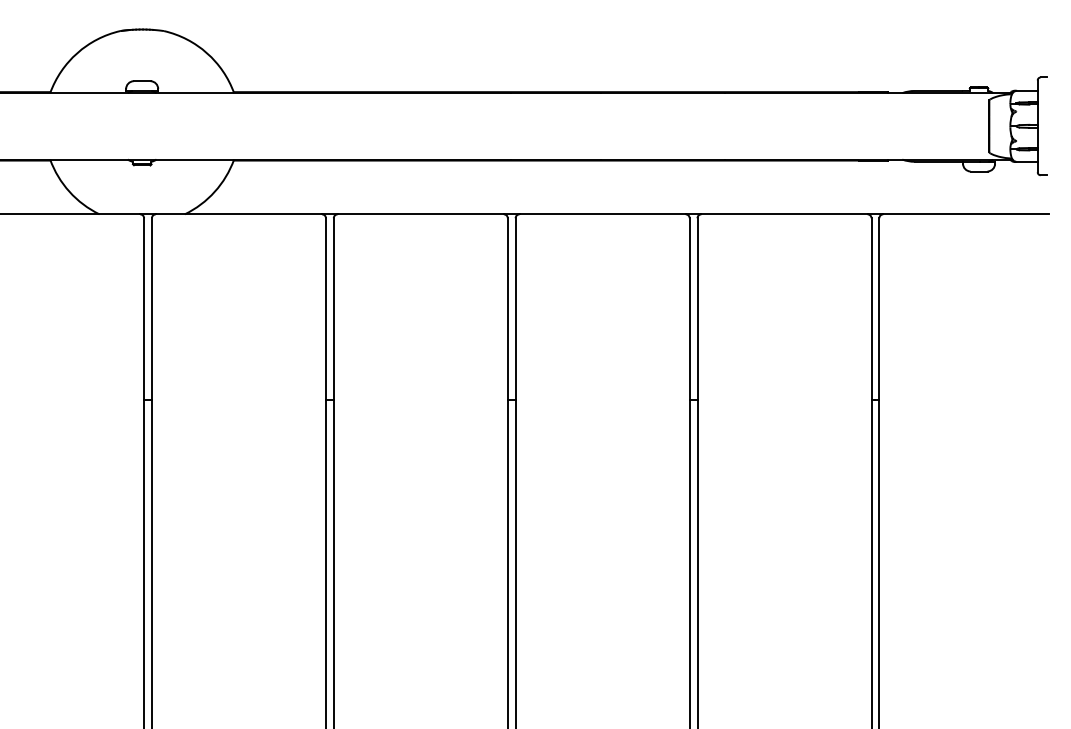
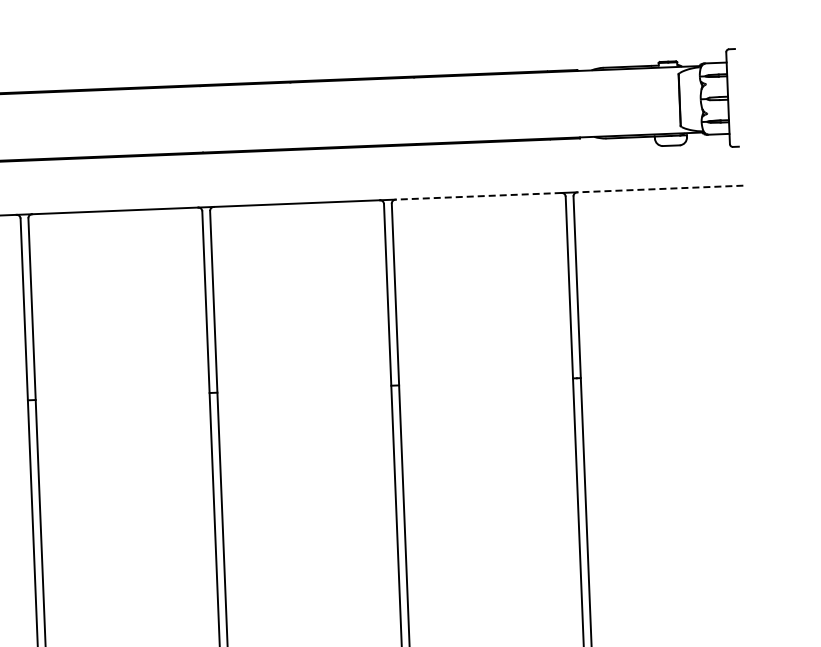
line: (784, 214) -> (478, 196), solid -> dashed
line: (965, 214) -> (659, 189), solid -> dashed

